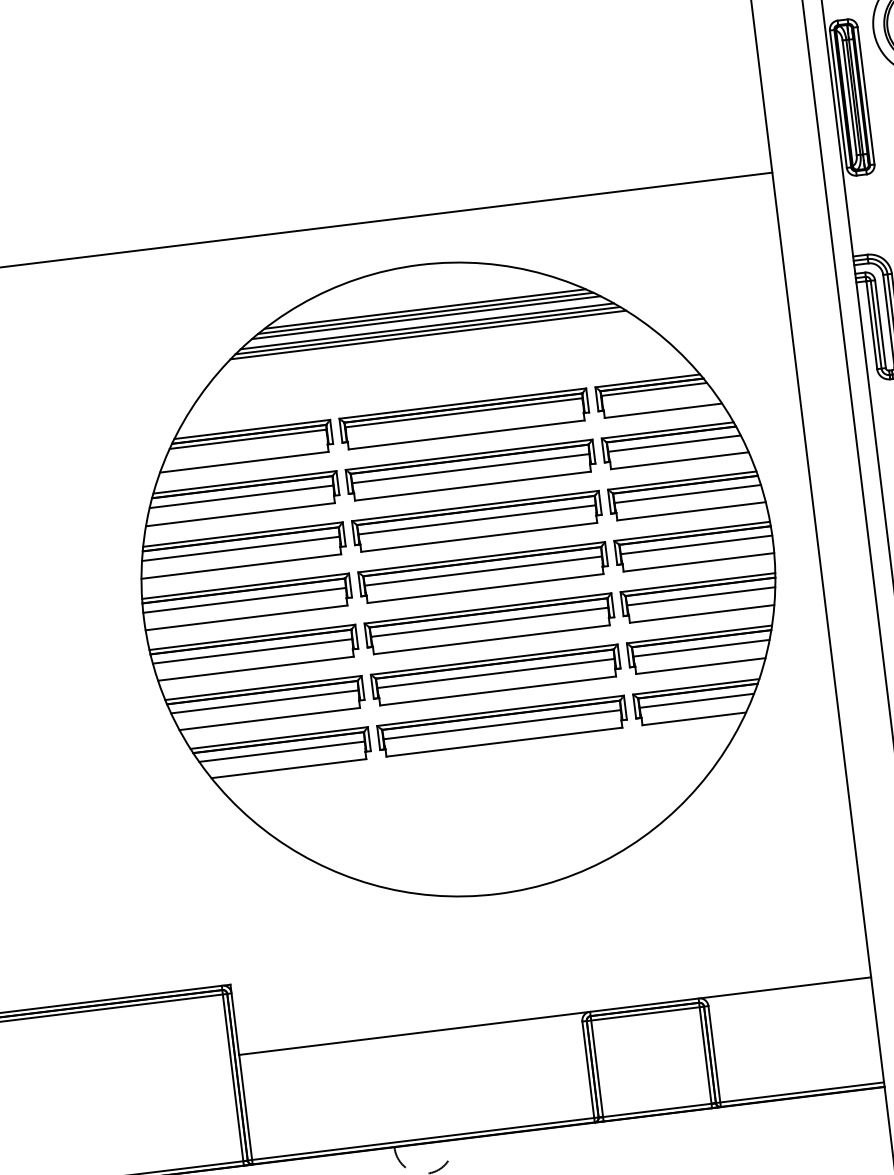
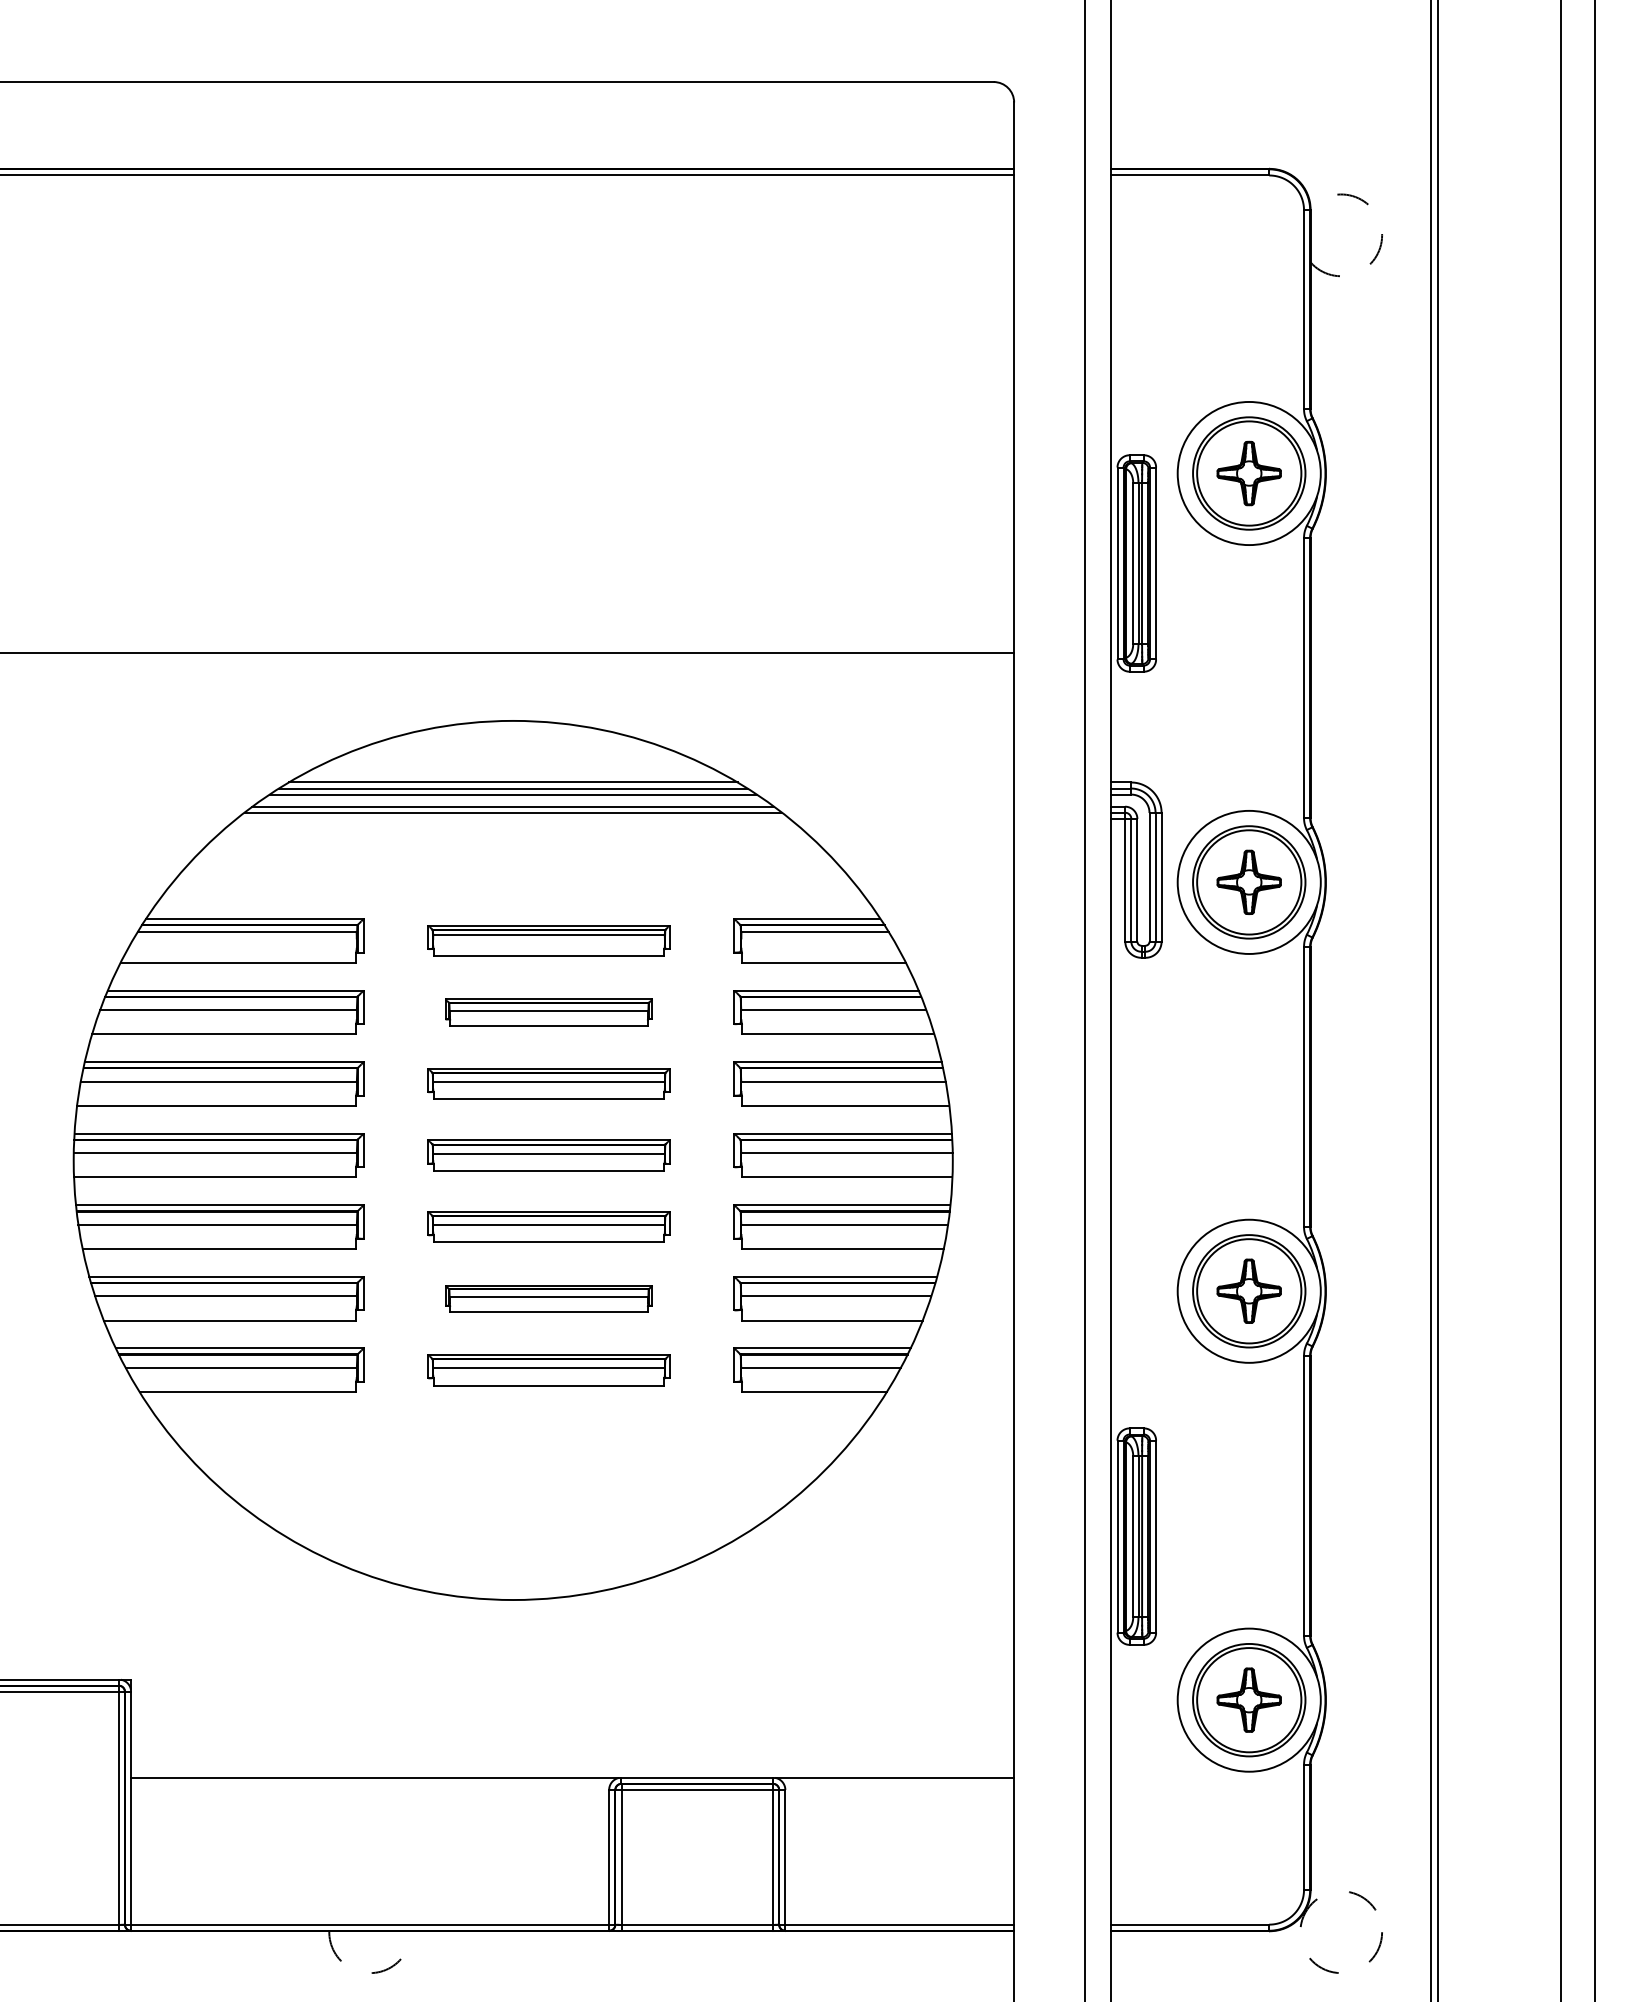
line: (427, 334) -> (512, 818), removed
part: (464, 419) -> (548, 940), size x0.7
part: (470, 470) -> (548, 1012), size x0.6
part: (476, 521) -> (548, 1083), size x0.7
part: (483, 572) -> (548, 1155), size x0.7
part: (489, 623) -> (548, 1226), size x0.7
part: (495, 675) -> (548, 1298), size x0.6
part: (502, 726) -> (548, 1369), size x0.7

